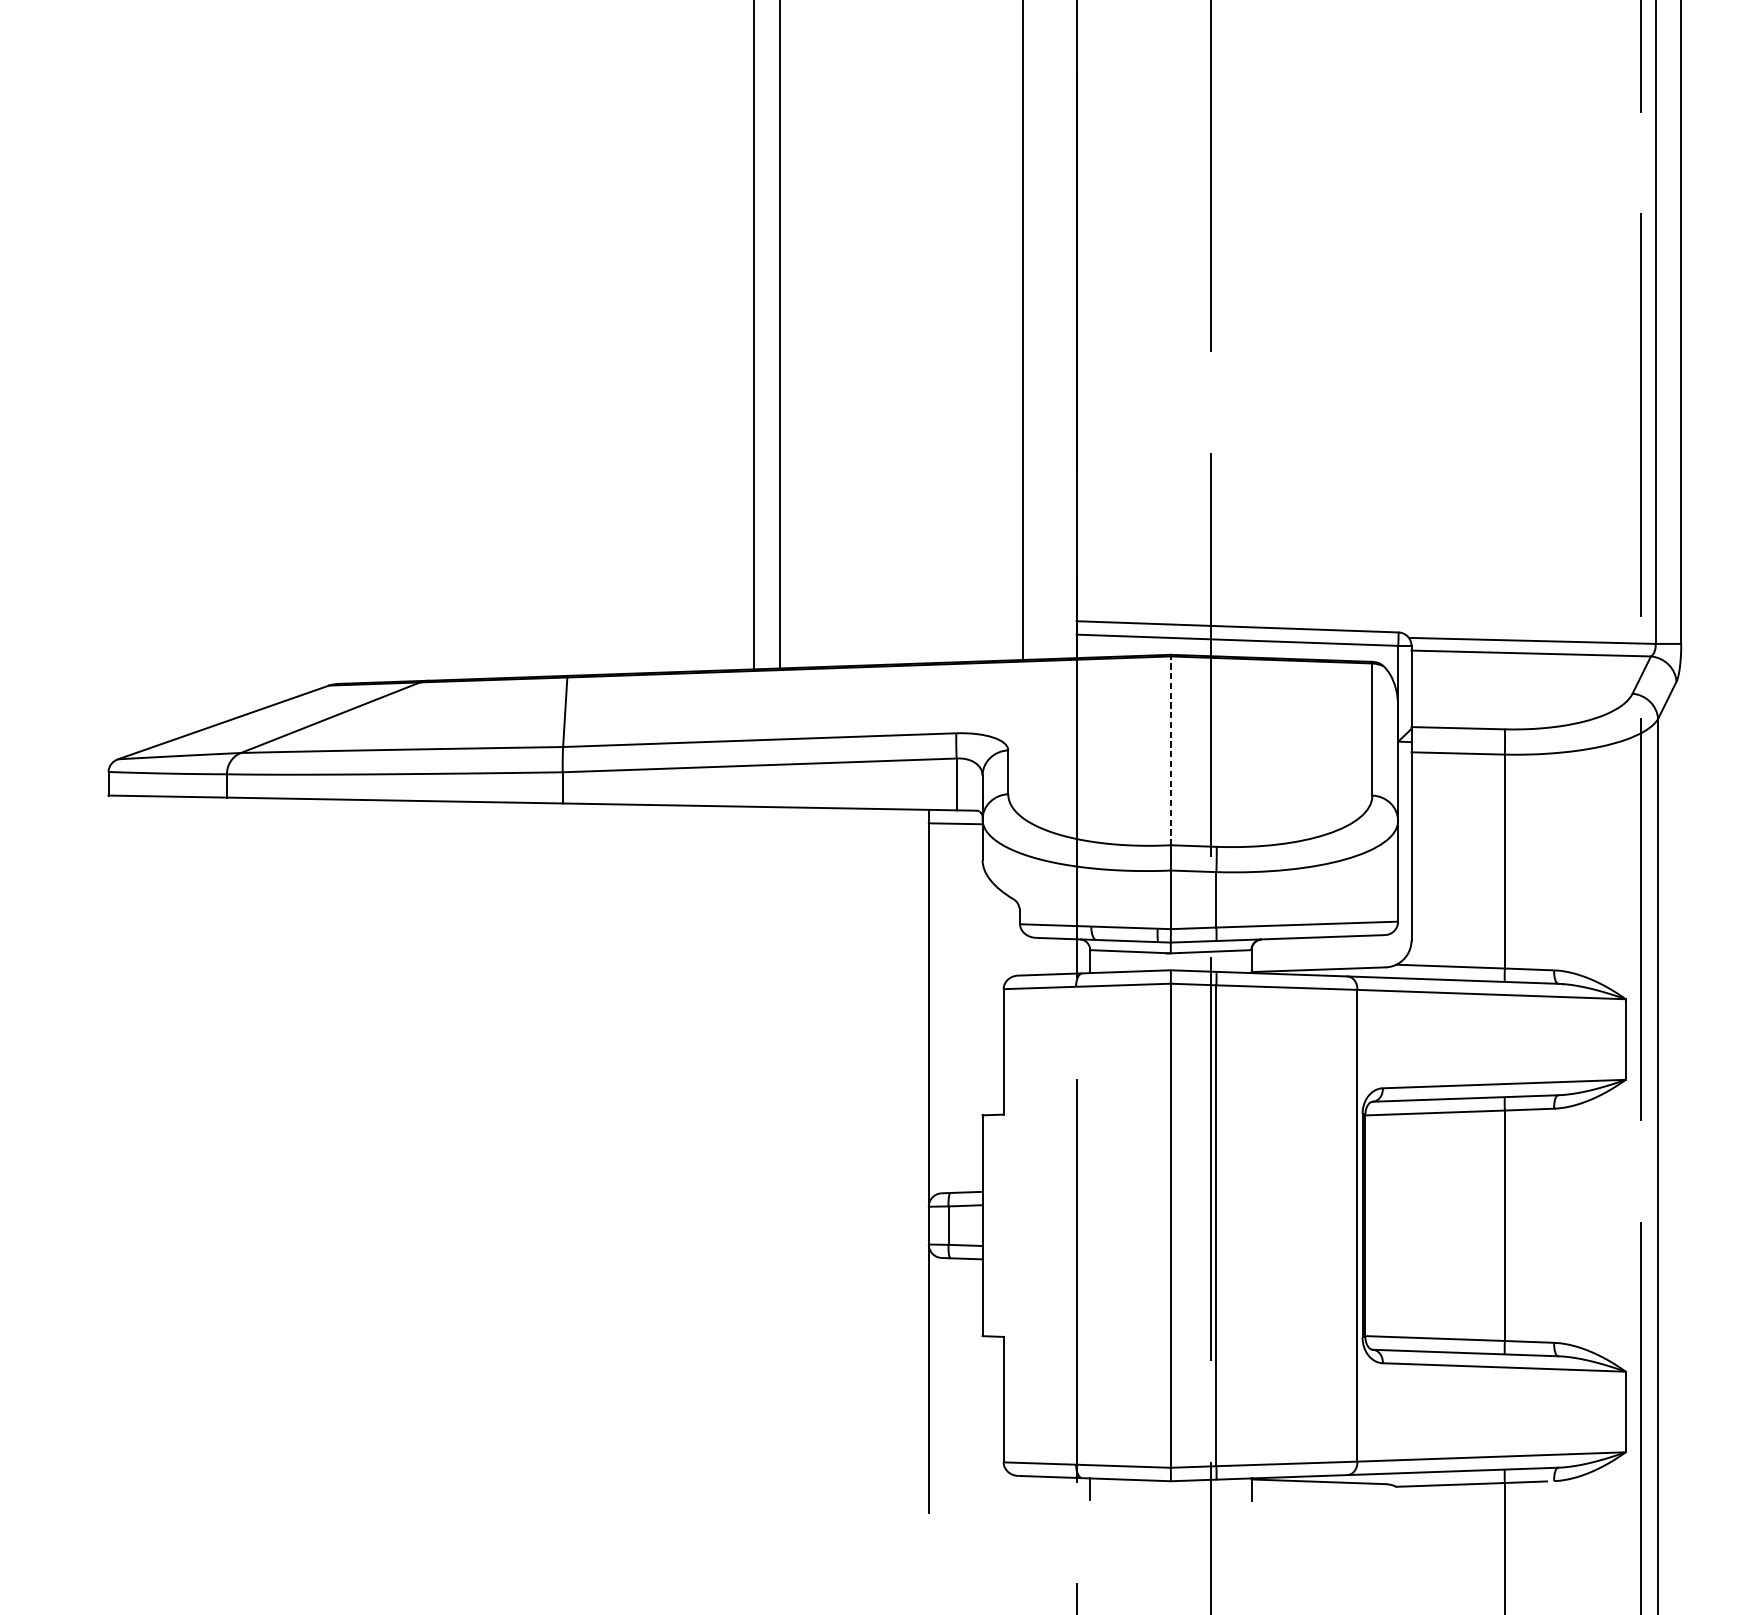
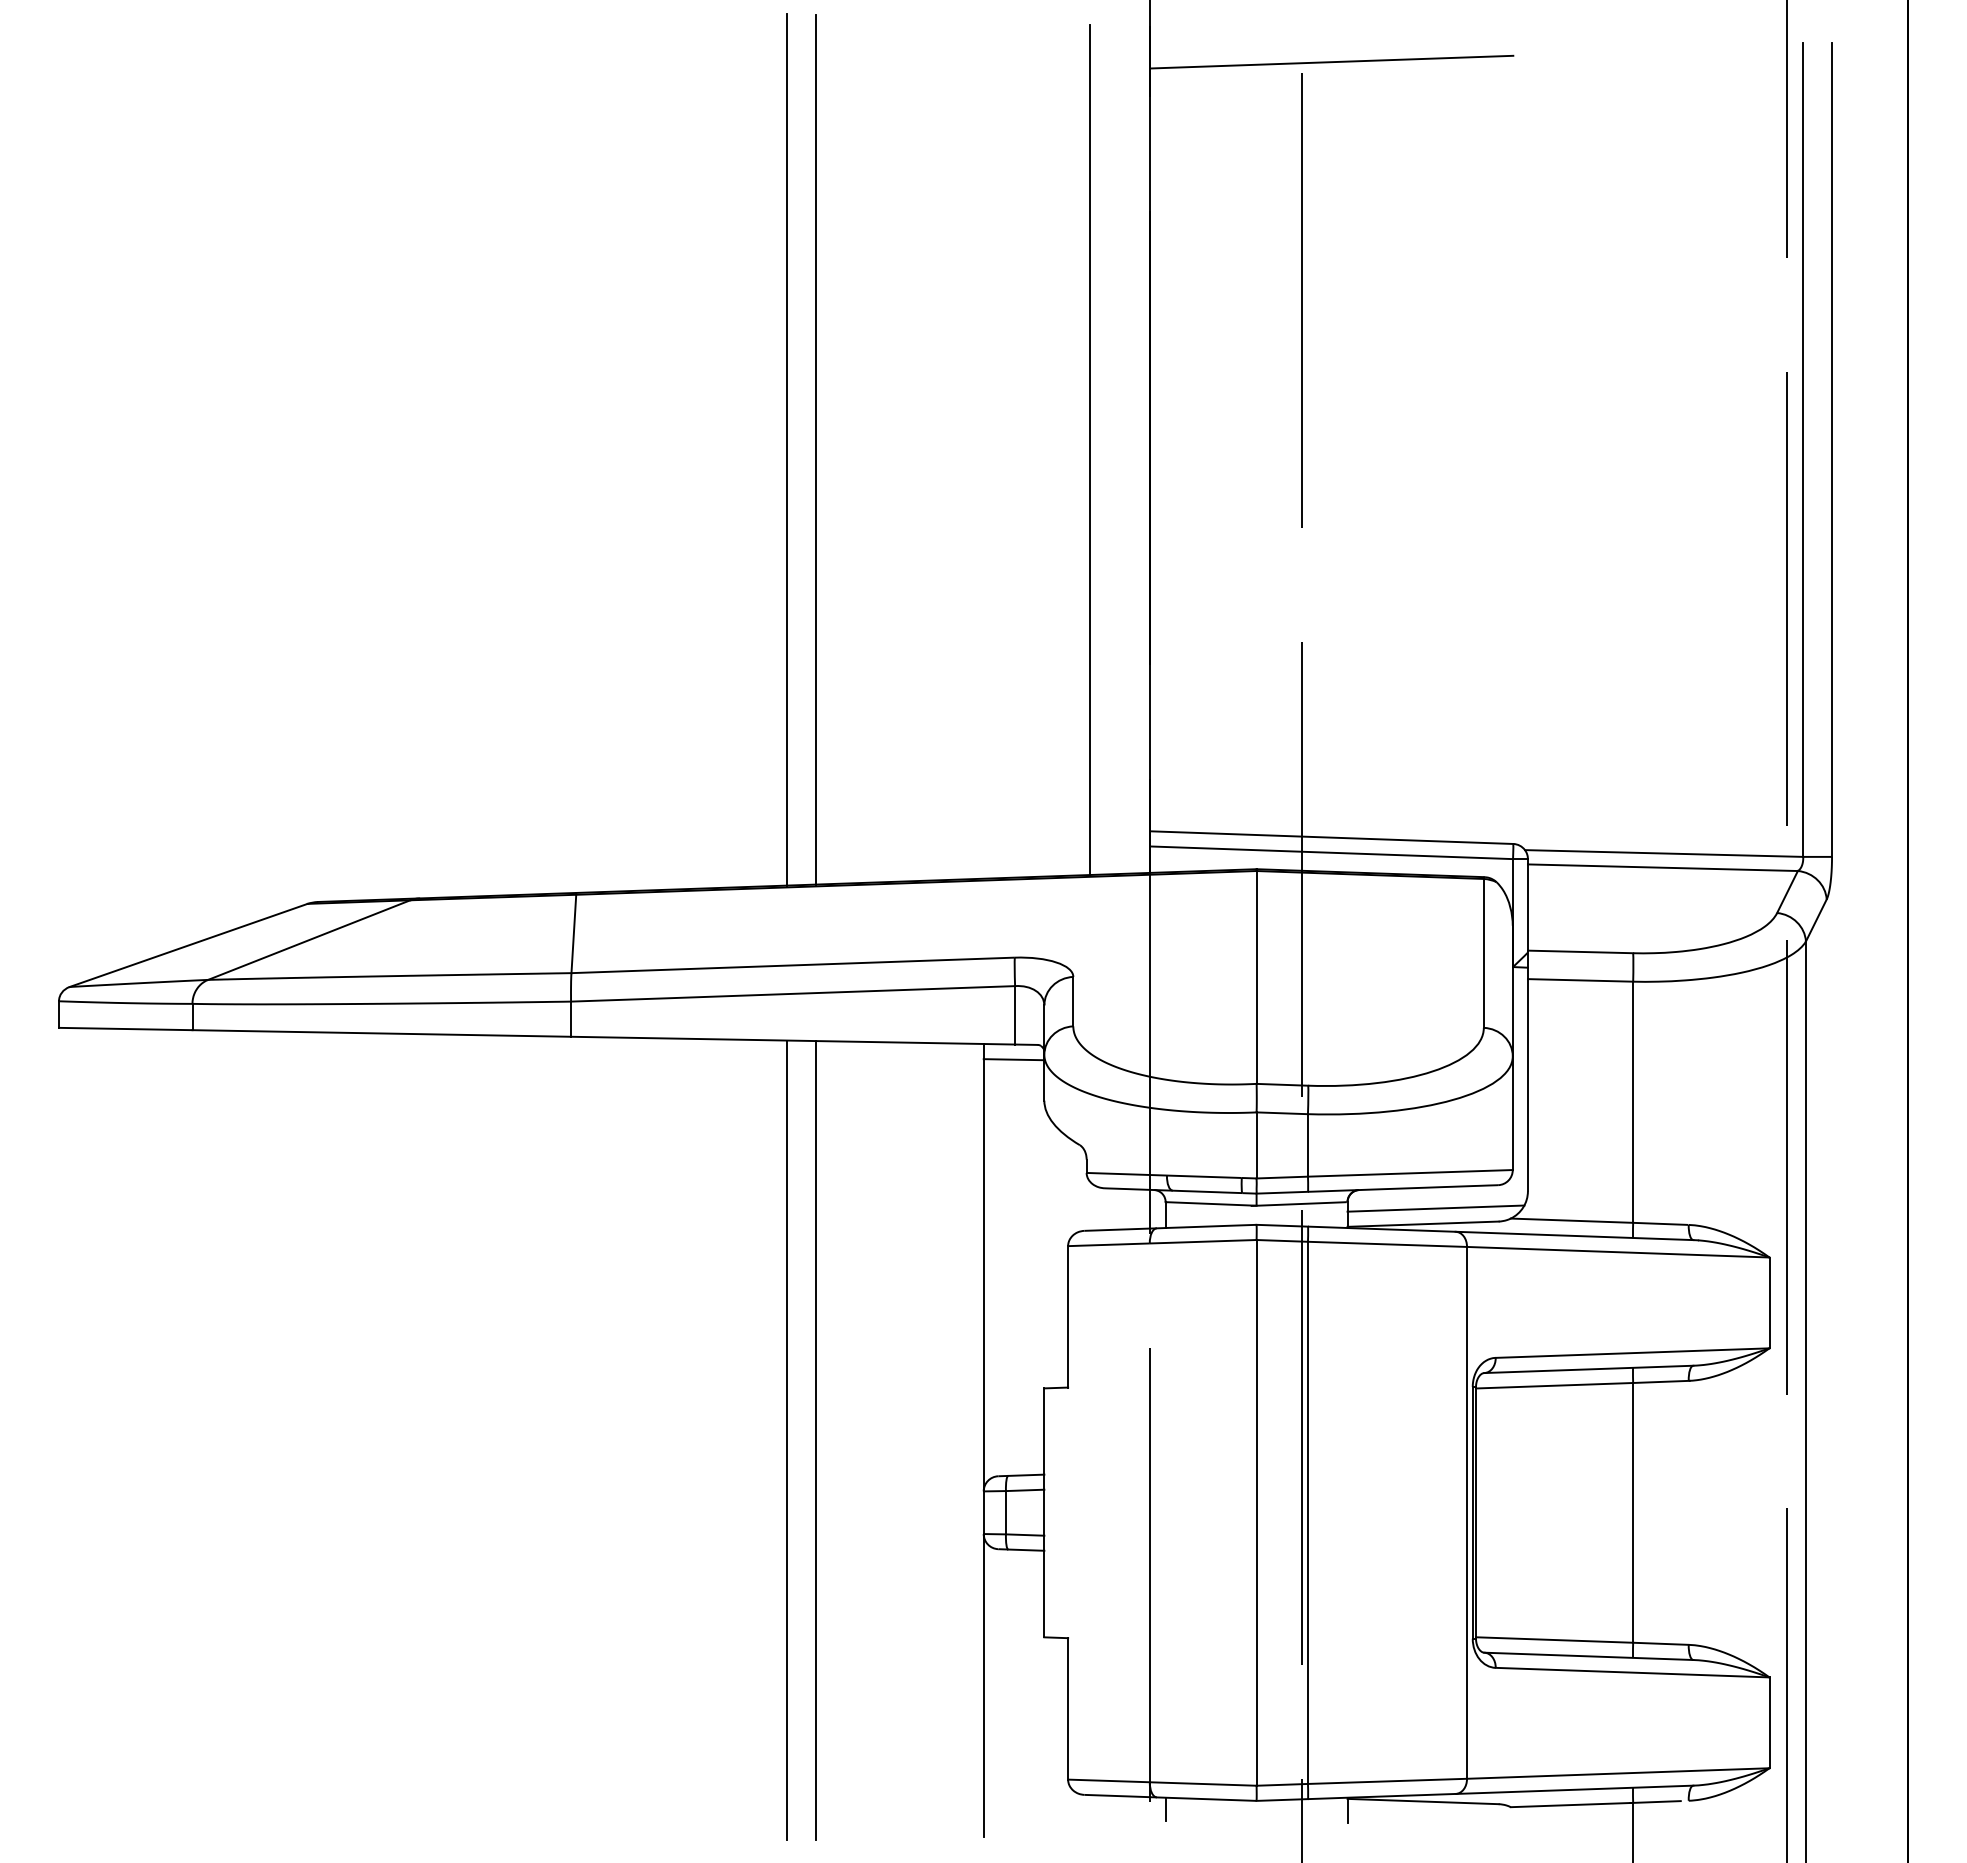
line: (1170, 750) -> (1256, 976), dashed -> solid
line: (1329, 955) -> (1435, 1208), added
line: (753, 1161) -> (786, 1440), added
line: (779, 1161) -> (815, 1440), added

